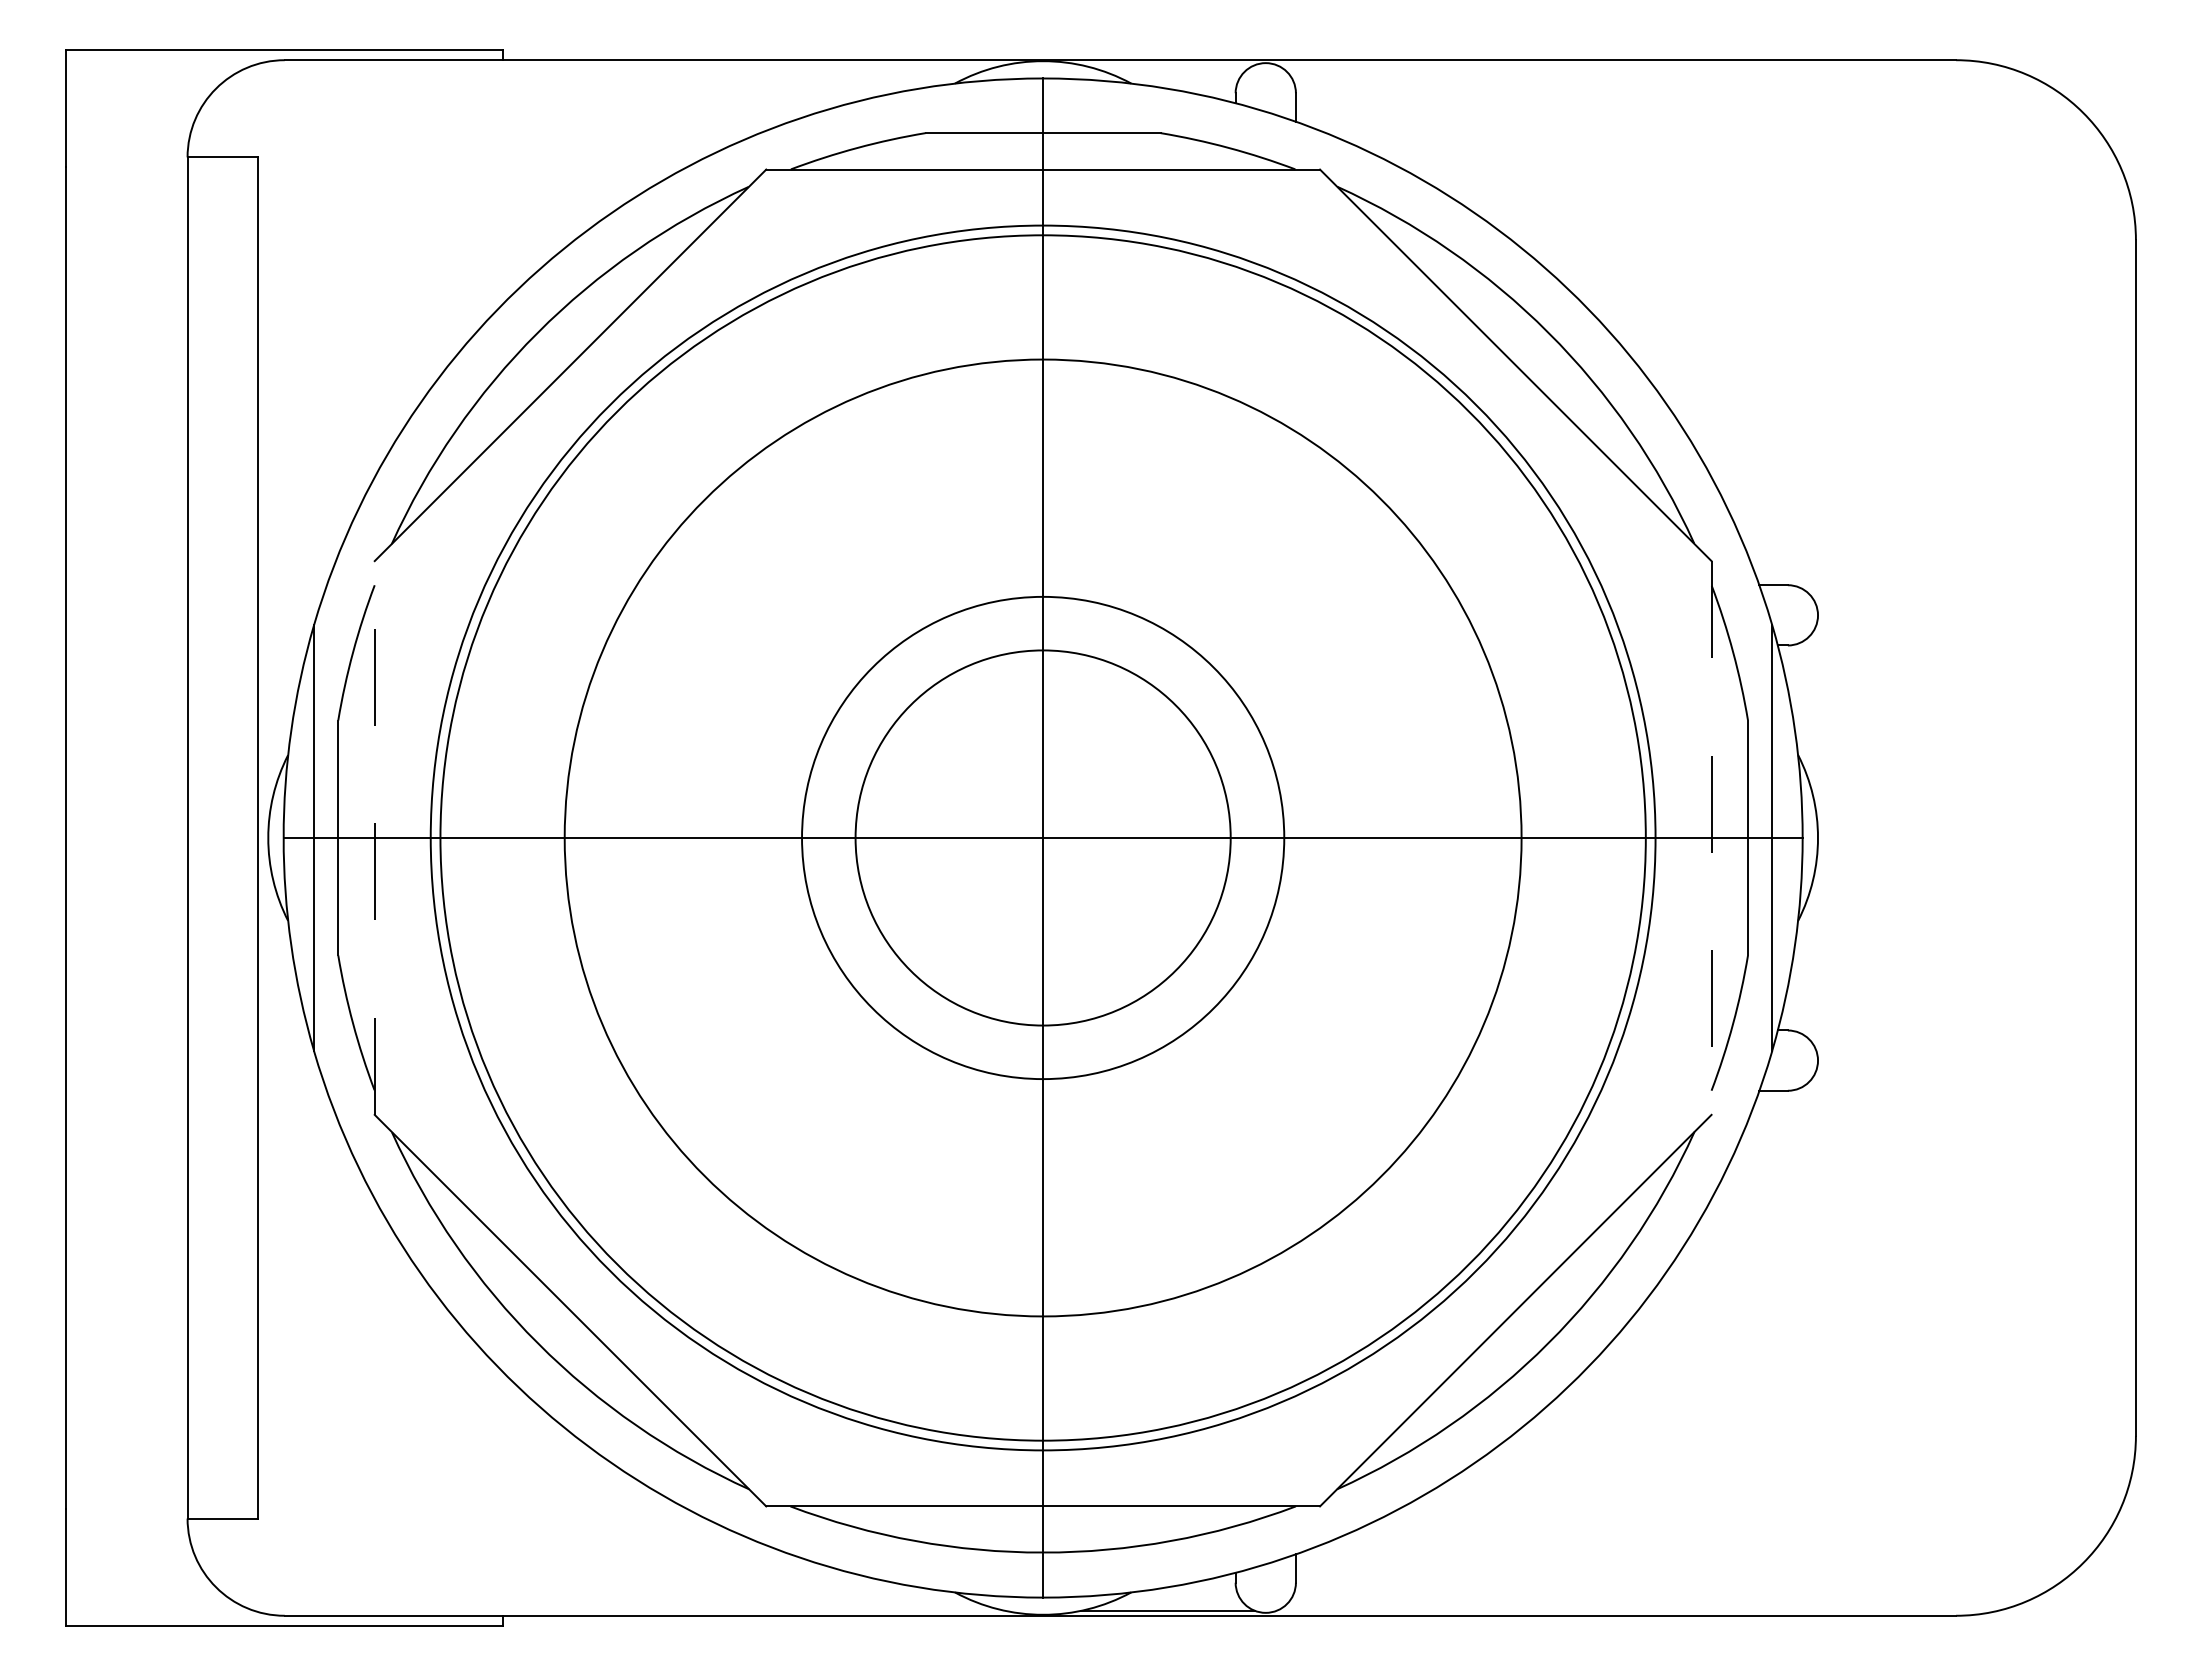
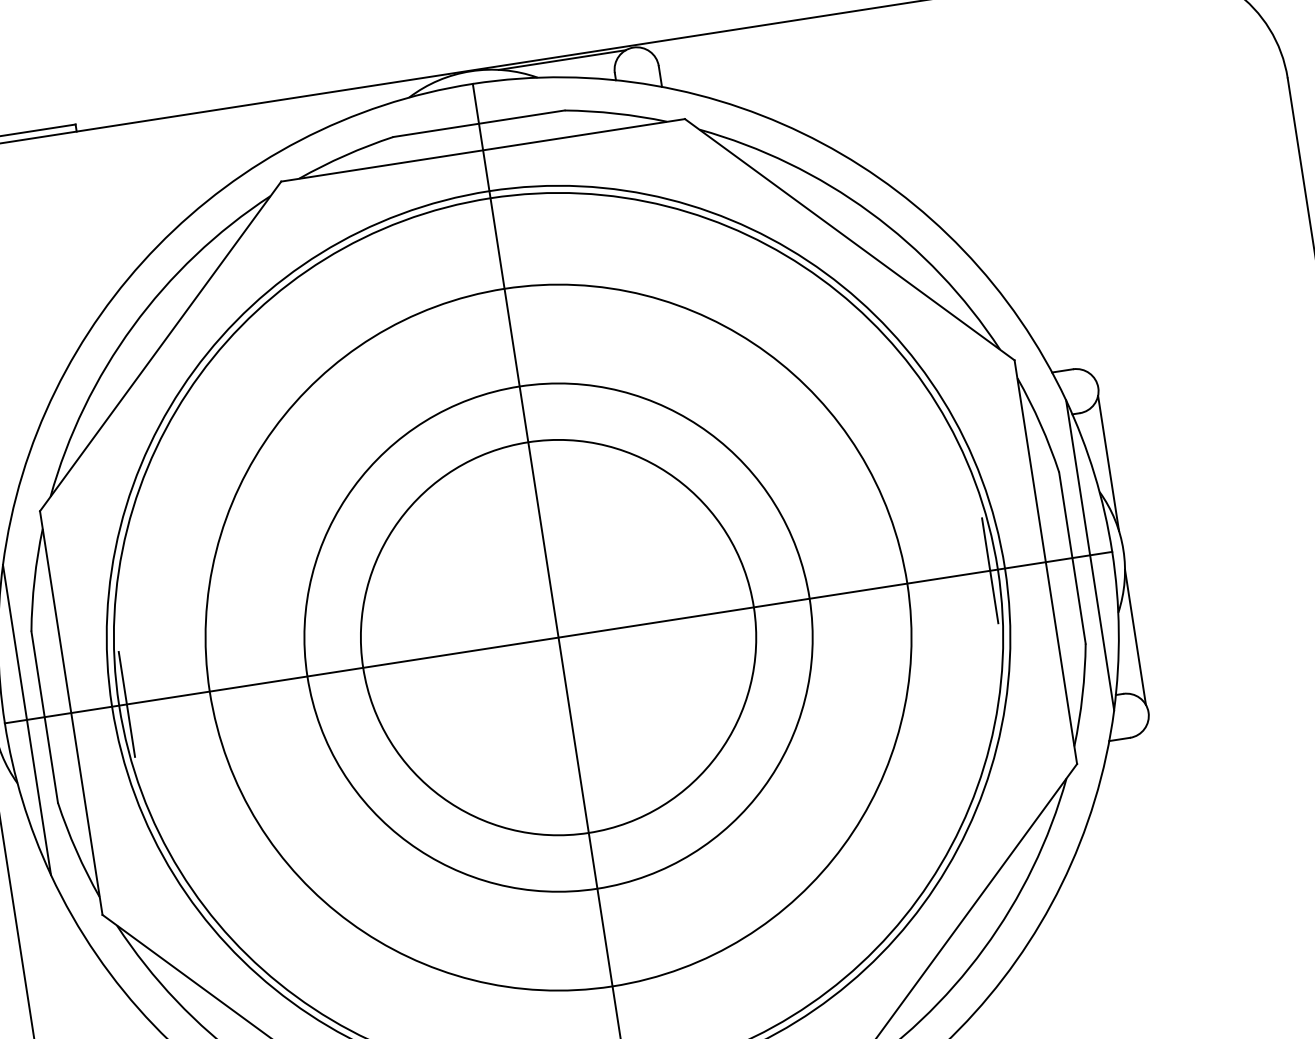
line: (1167, 65) -> (562, 60), added
line: (1816, 718) -> (1108, 463), added
line: (374, 837) -> (71, 712), dashed -> solid
line: (451, 837) -> (127, 704), added
circle: (1042, 837) -> (558, 637), size x1.43
circle: (1043, 837) -> (558, 637), size x1.43
line: (1635, 837) -> (990, 570), added
line: (1711, 837) -> (1045, 561), dashed -> solid
line: (1816, 957) -> (1135, 637), added

